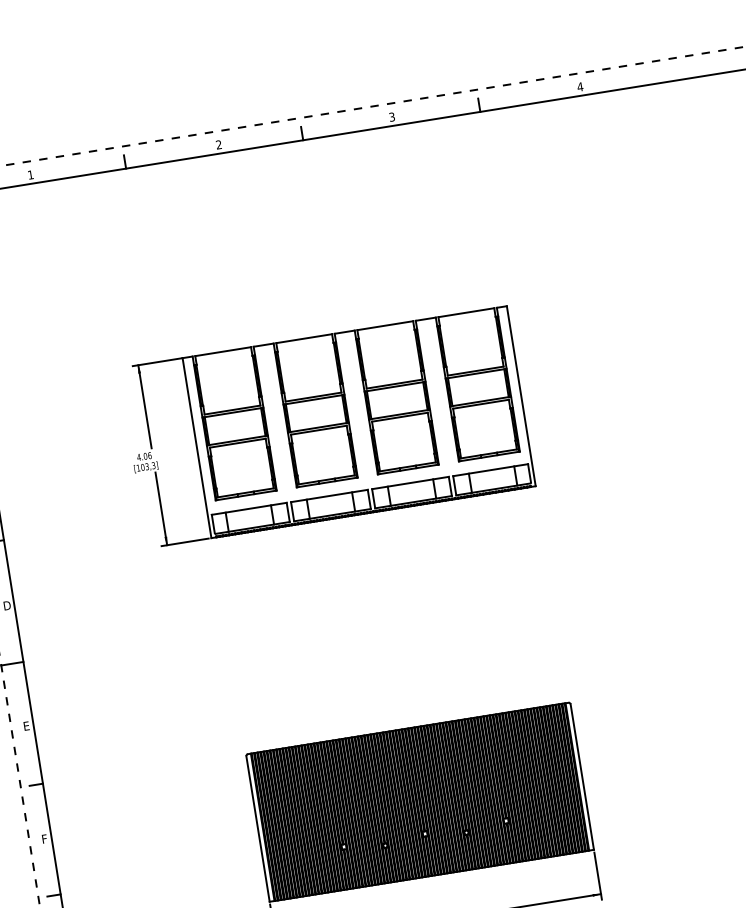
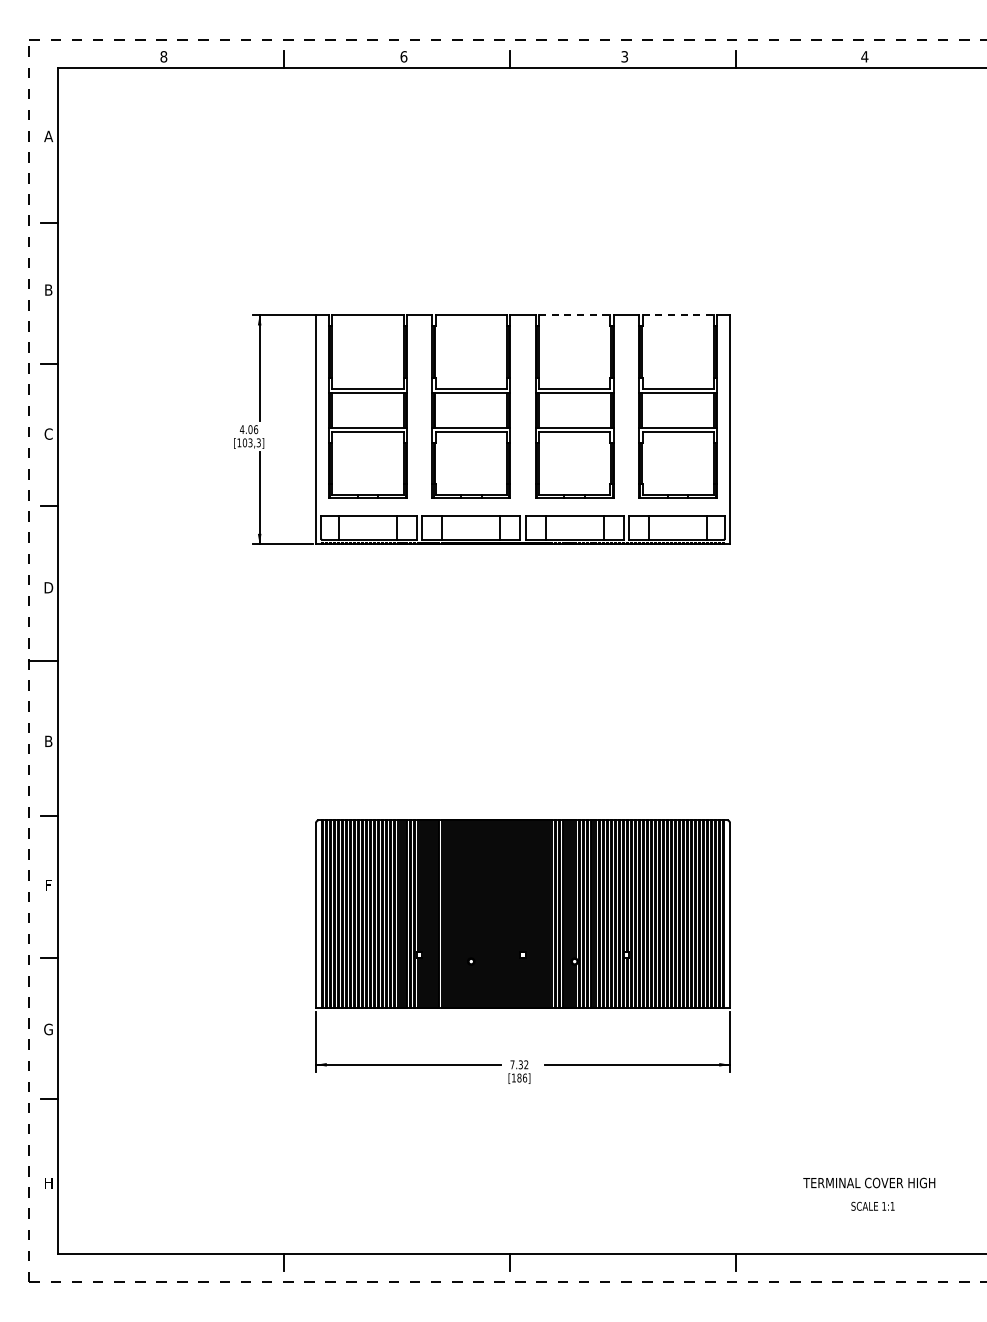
text: (218, 144) -> (403, 56), 2 -> 6
text: (30, 174) -> (163, 56), 1 -> 8
line: (466, 312) -> (678, 314), solid -> dashed
line: (385, 325) -> (574, 314), solid -> dashed
text: (26, 725) -> (48, 740), E -> B

